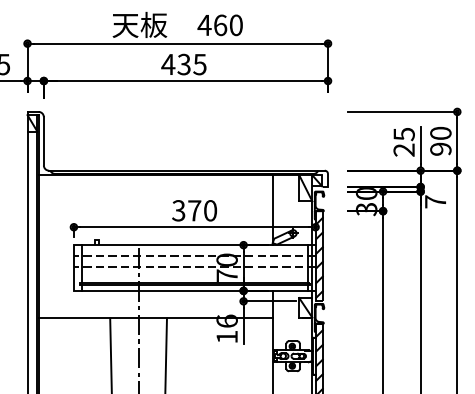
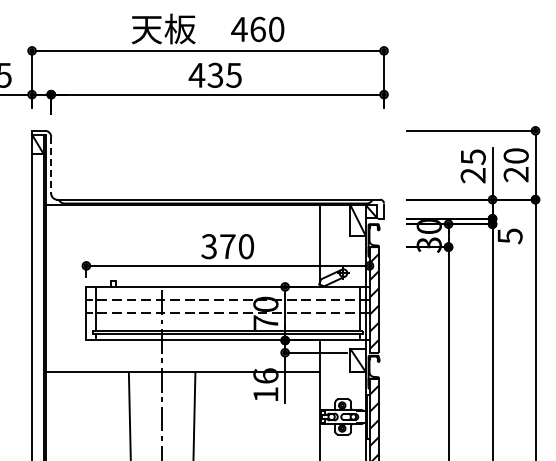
line: (44, 141) -> (51, 165), solid -> dashed
text: (441, 149) -> (516, 174), 90 -> 20
text: (435, 202) -> (509, 236), 7 -> 5

